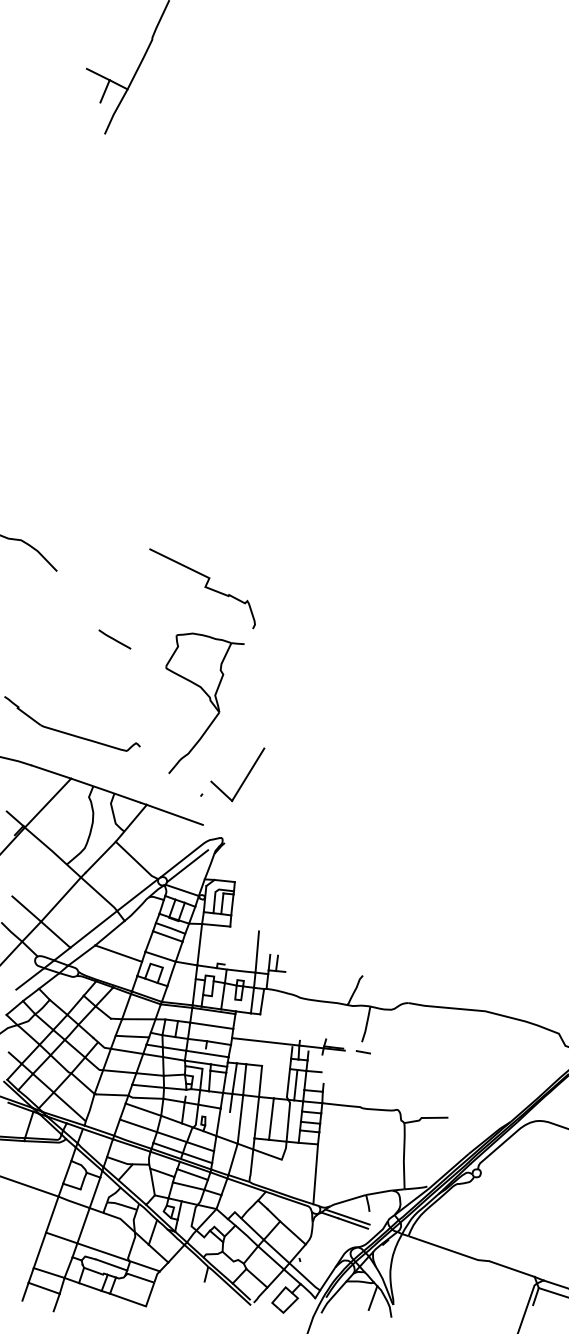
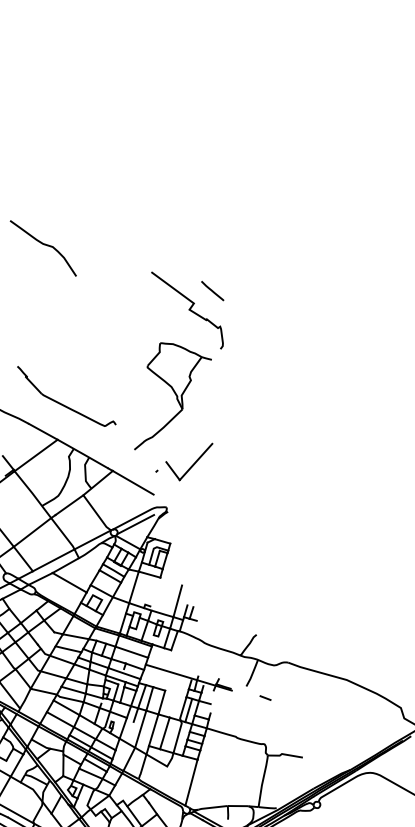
line: (114, 639) -> (212, 290), moved
line: (362, 1052) -> (264, 698), moved

